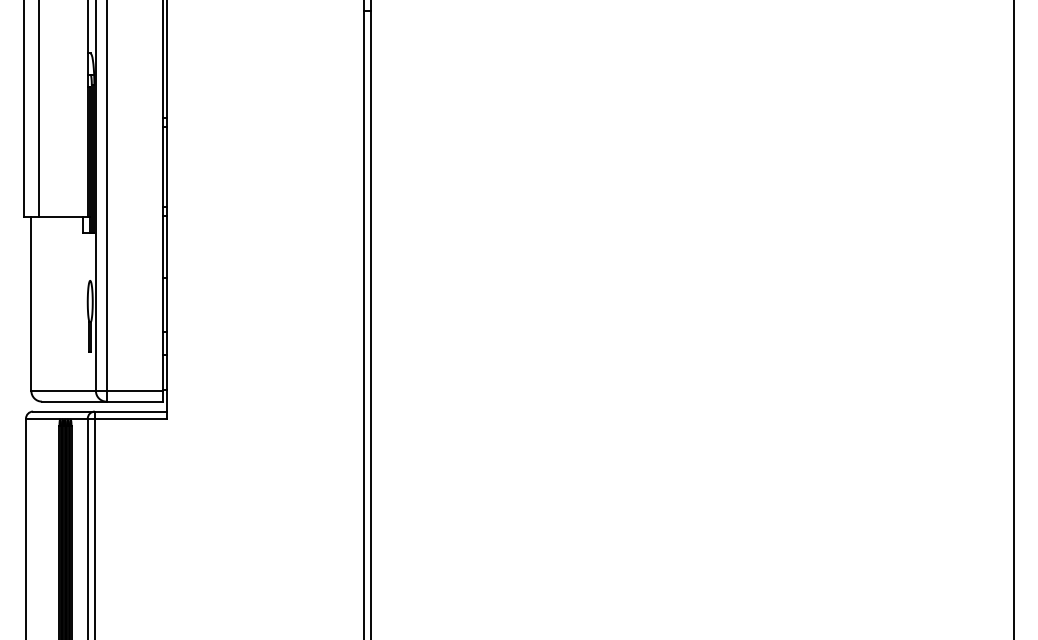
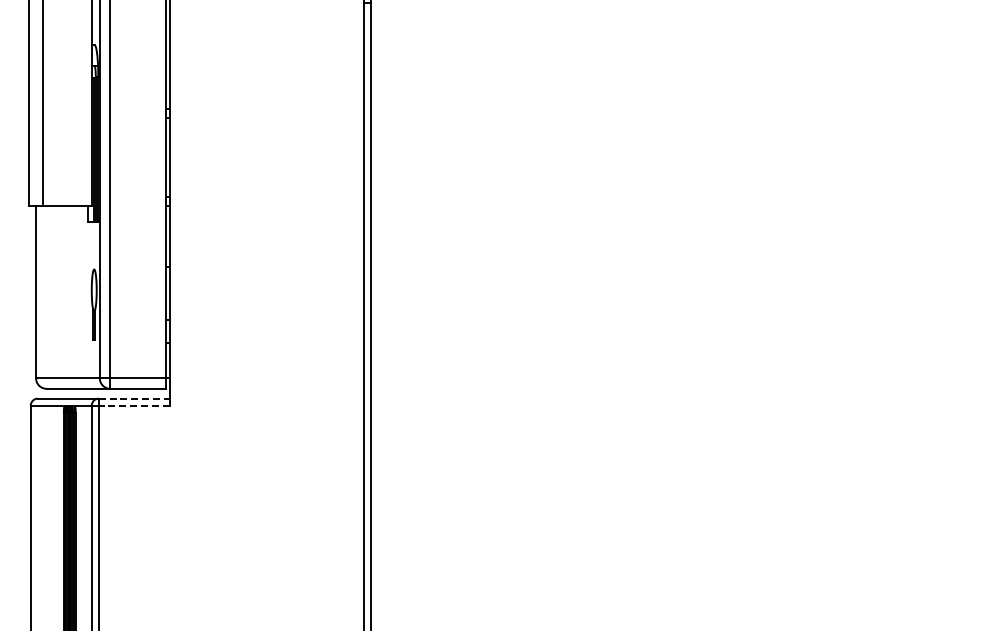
line: (130, 411) -> (133, 398), solid -> dashed
line: (130, 418) -> (133, 405), solid -> dashed

